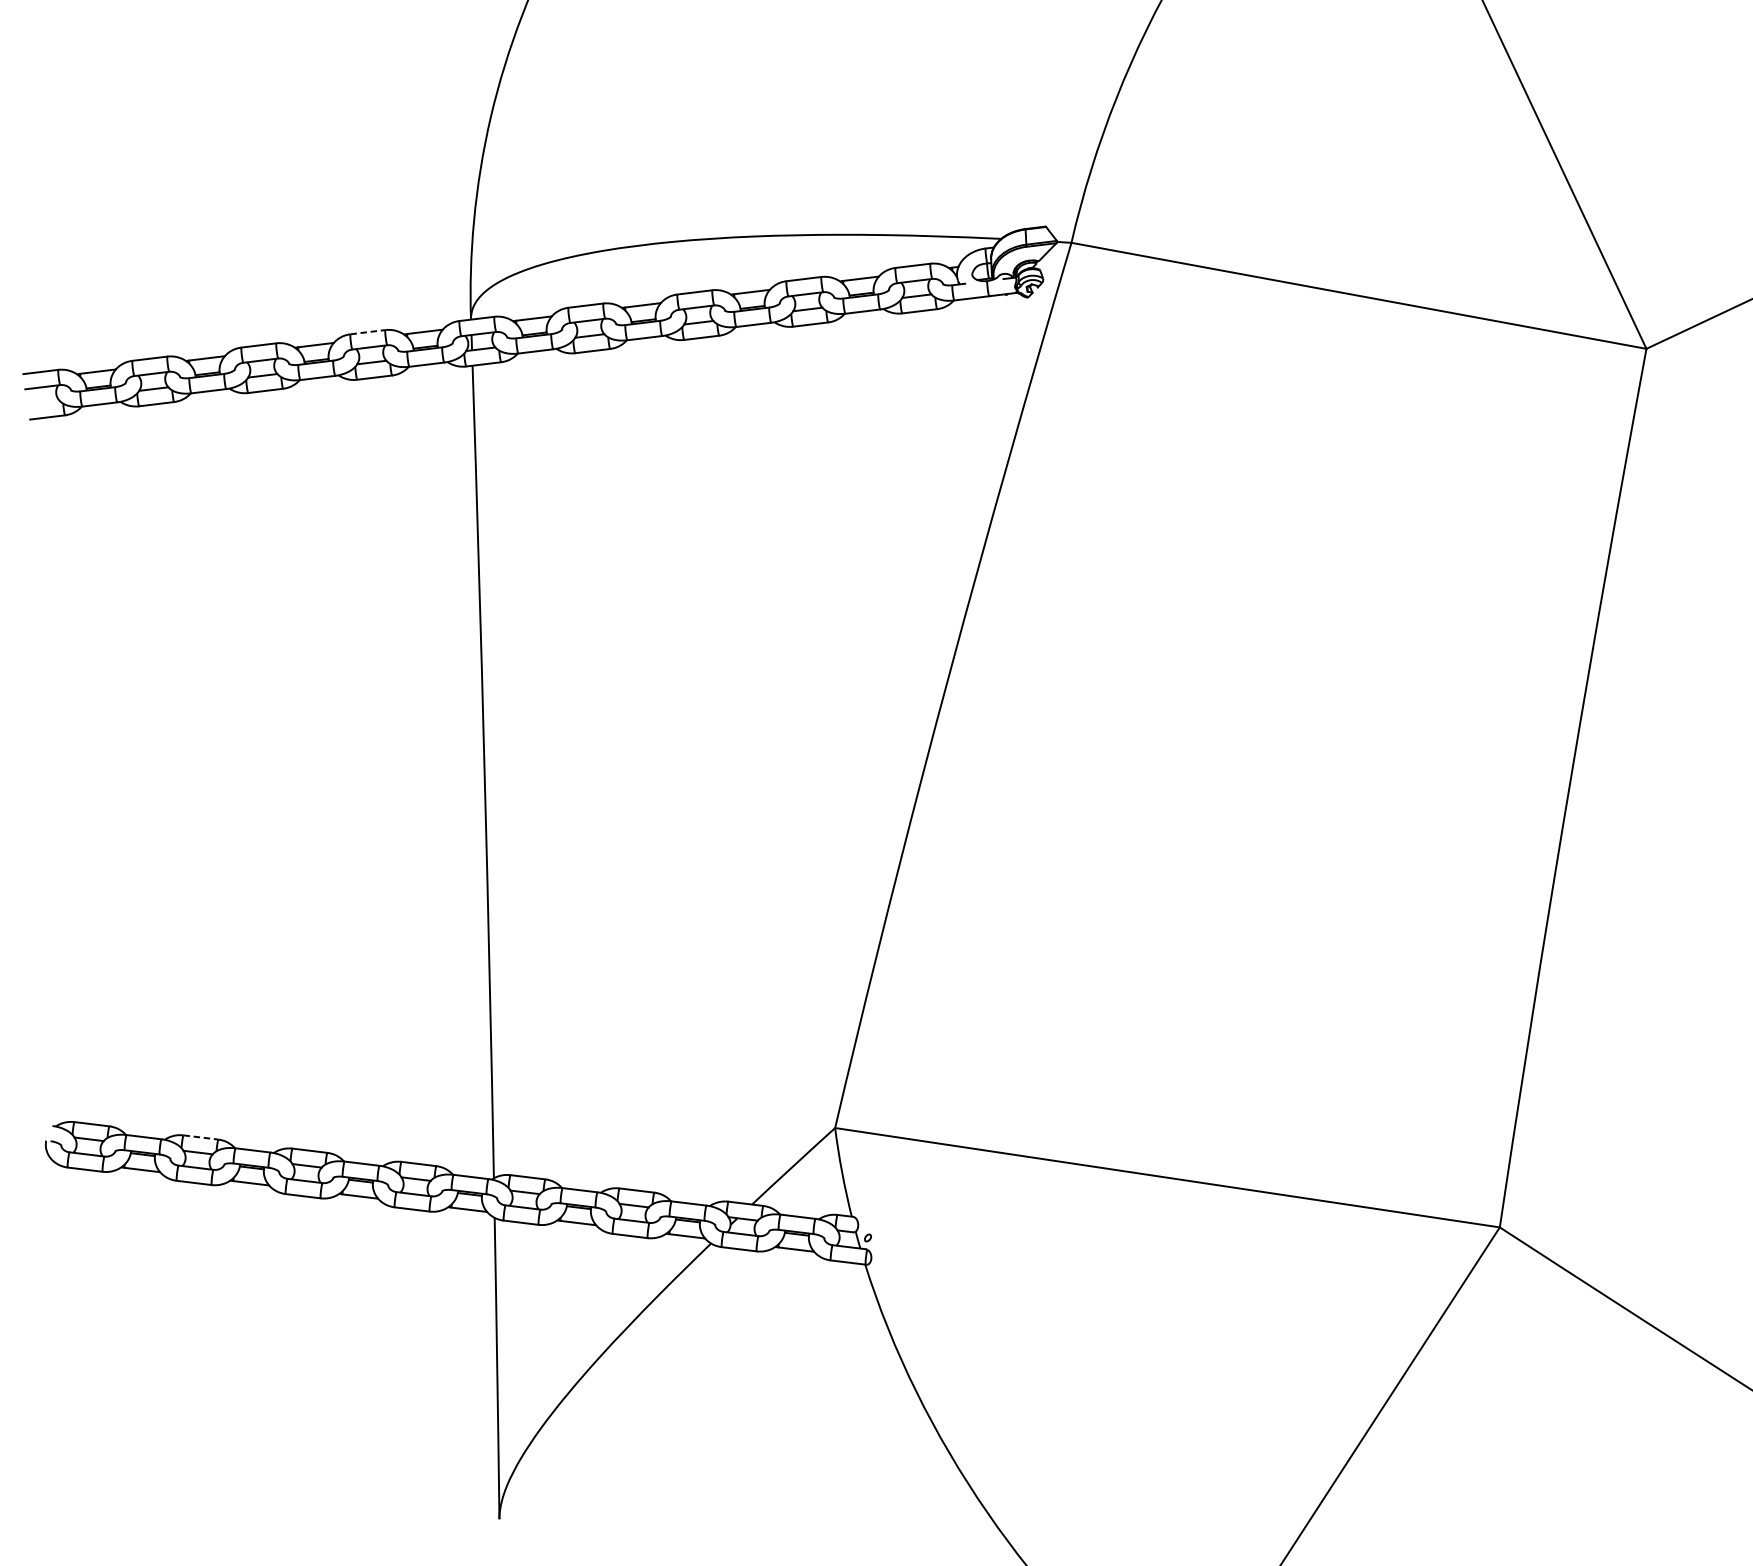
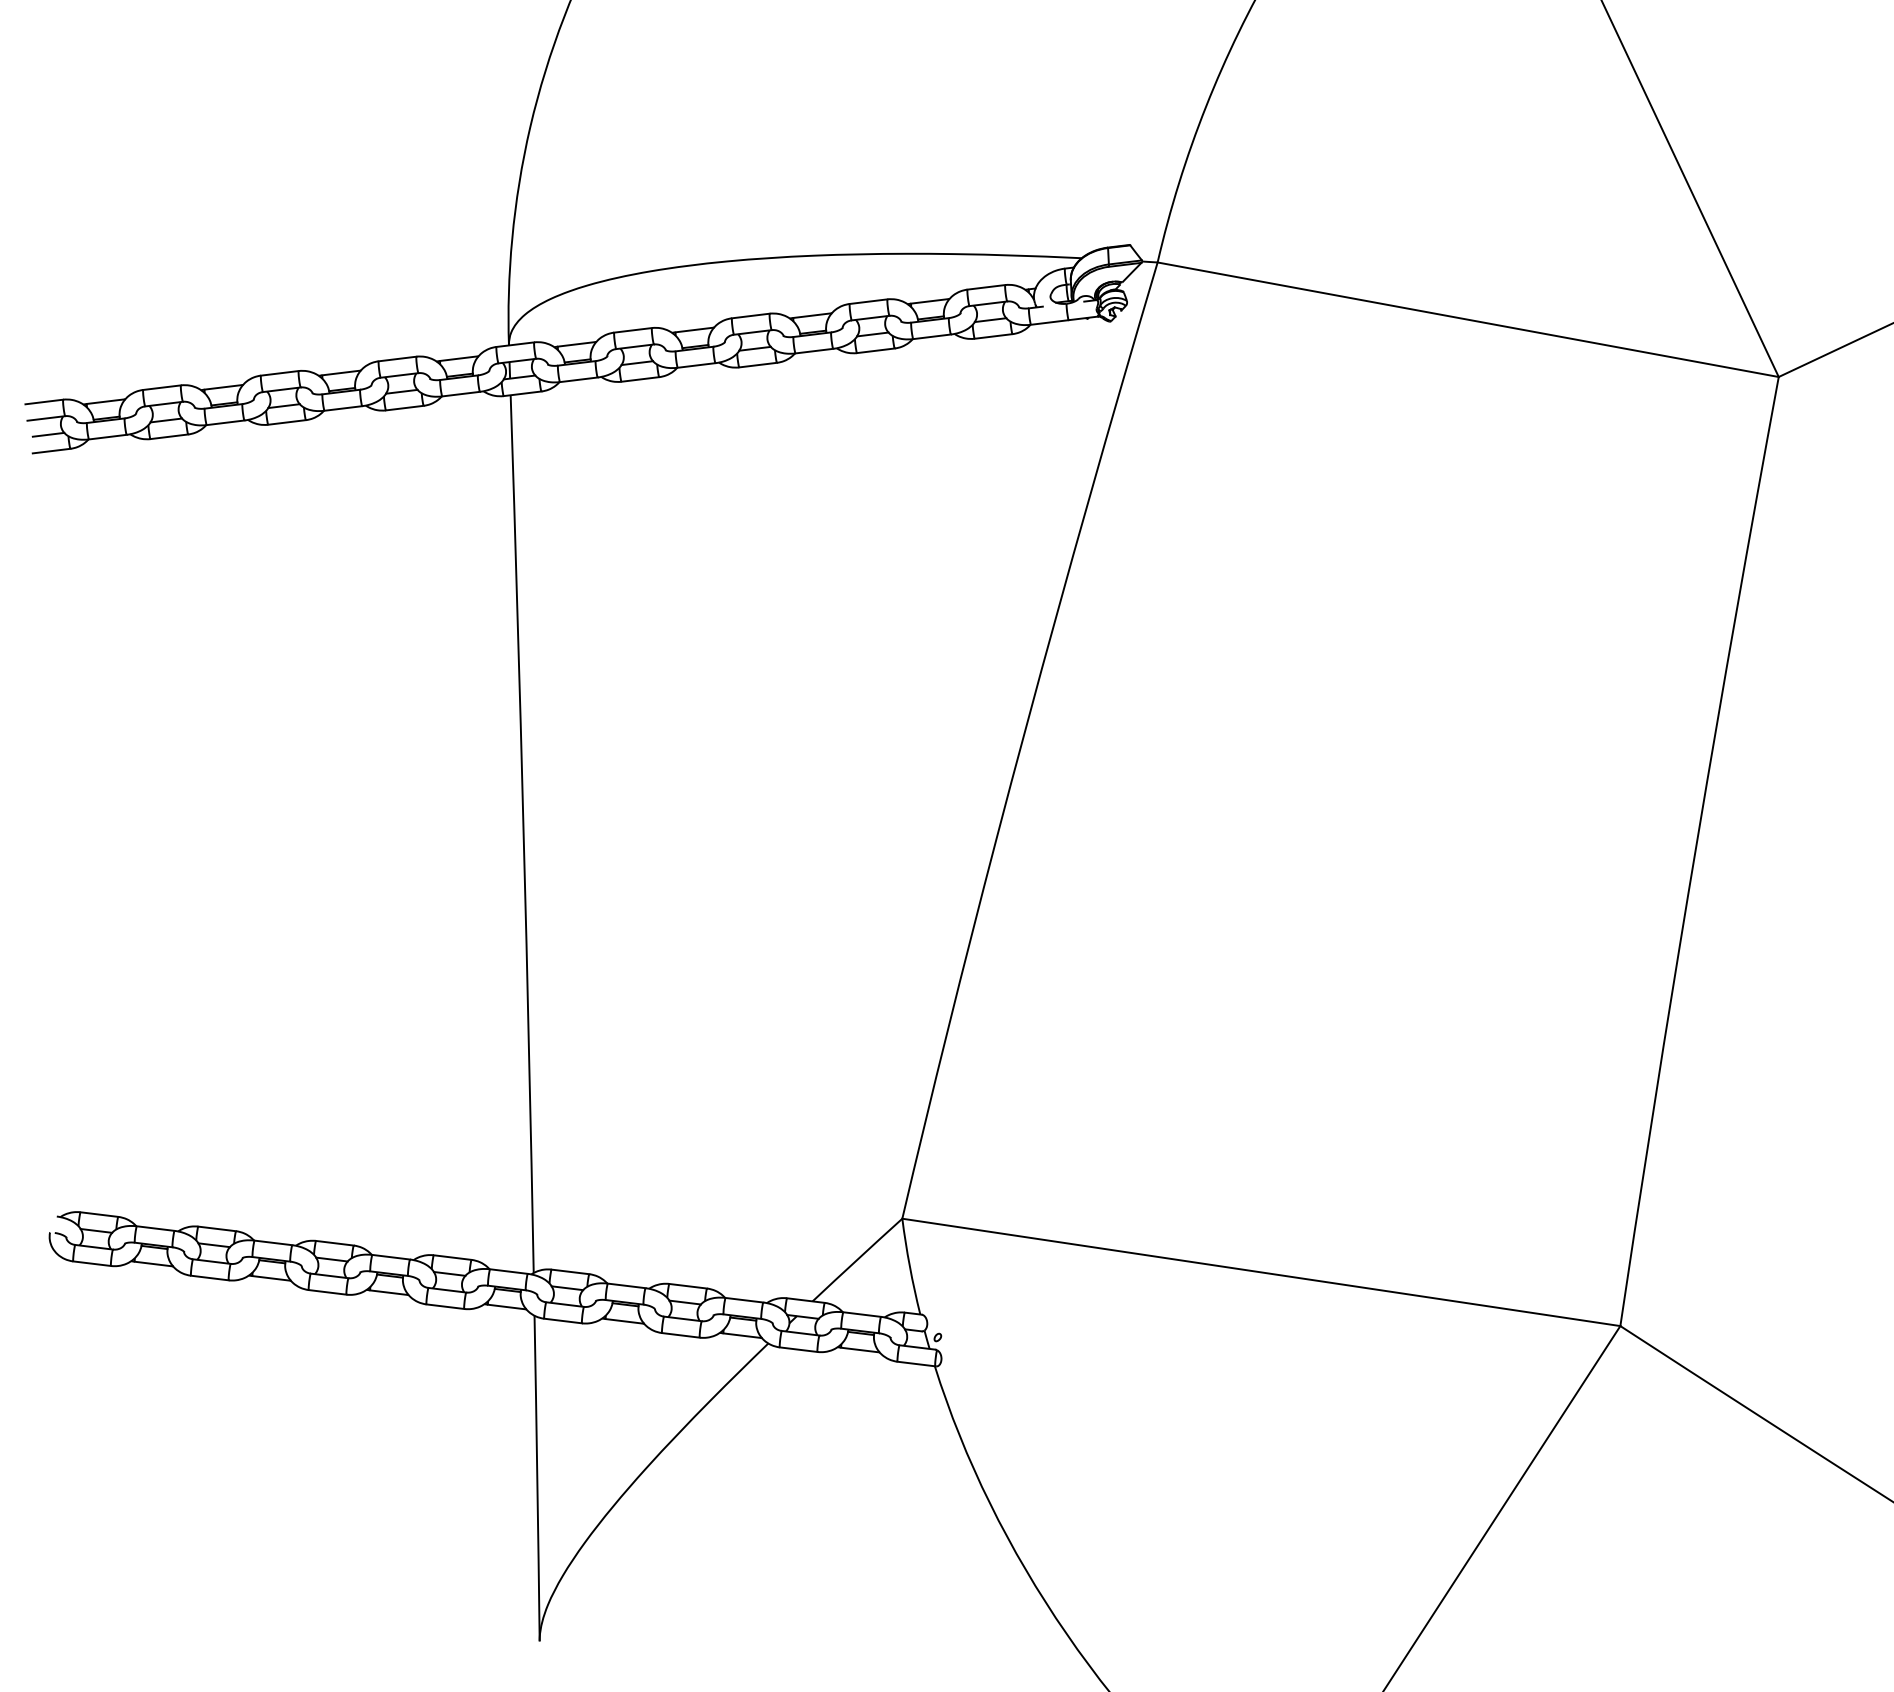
line: (368, 331) -> (398, 358), dashed -> solid
line: (44, 402) -> (48, 434), added
line: (201, 1137) -> (217, 1228), dashed -> solid

